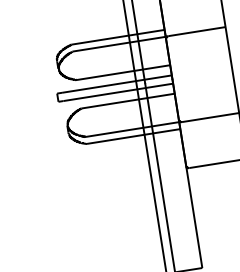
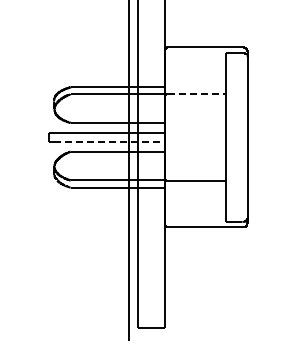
line: (196, 31) -> (196, 93), solid -> dashed
line: (118, 92) -> (109, 141), solid -> dashed

